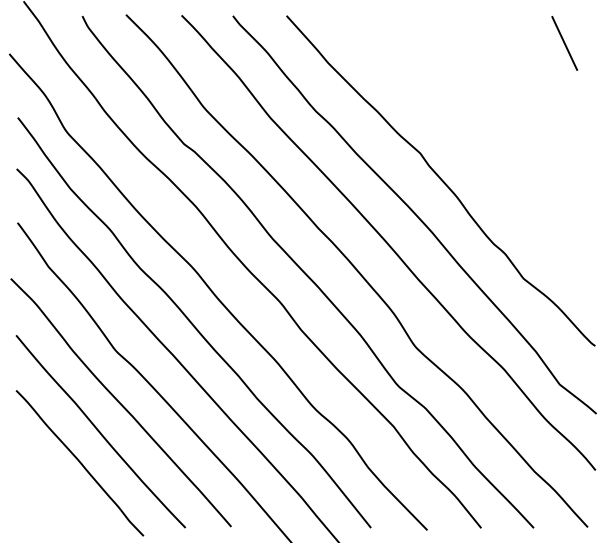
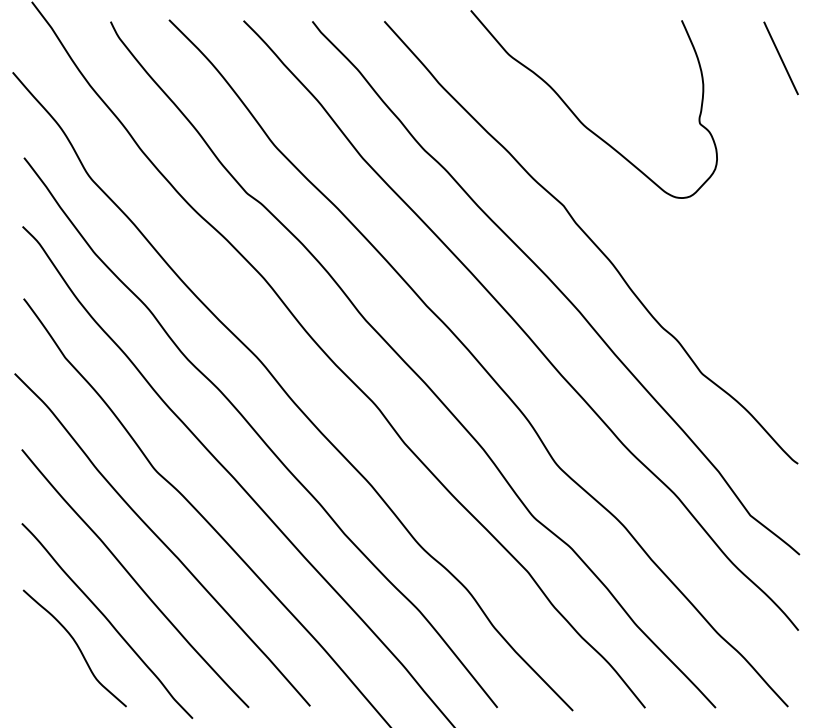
line: (564, 43) -> (780, 58), moved
curve: (431, 87) -> (578, 117), added
curve: (57, 483) -> (77, 647), added

